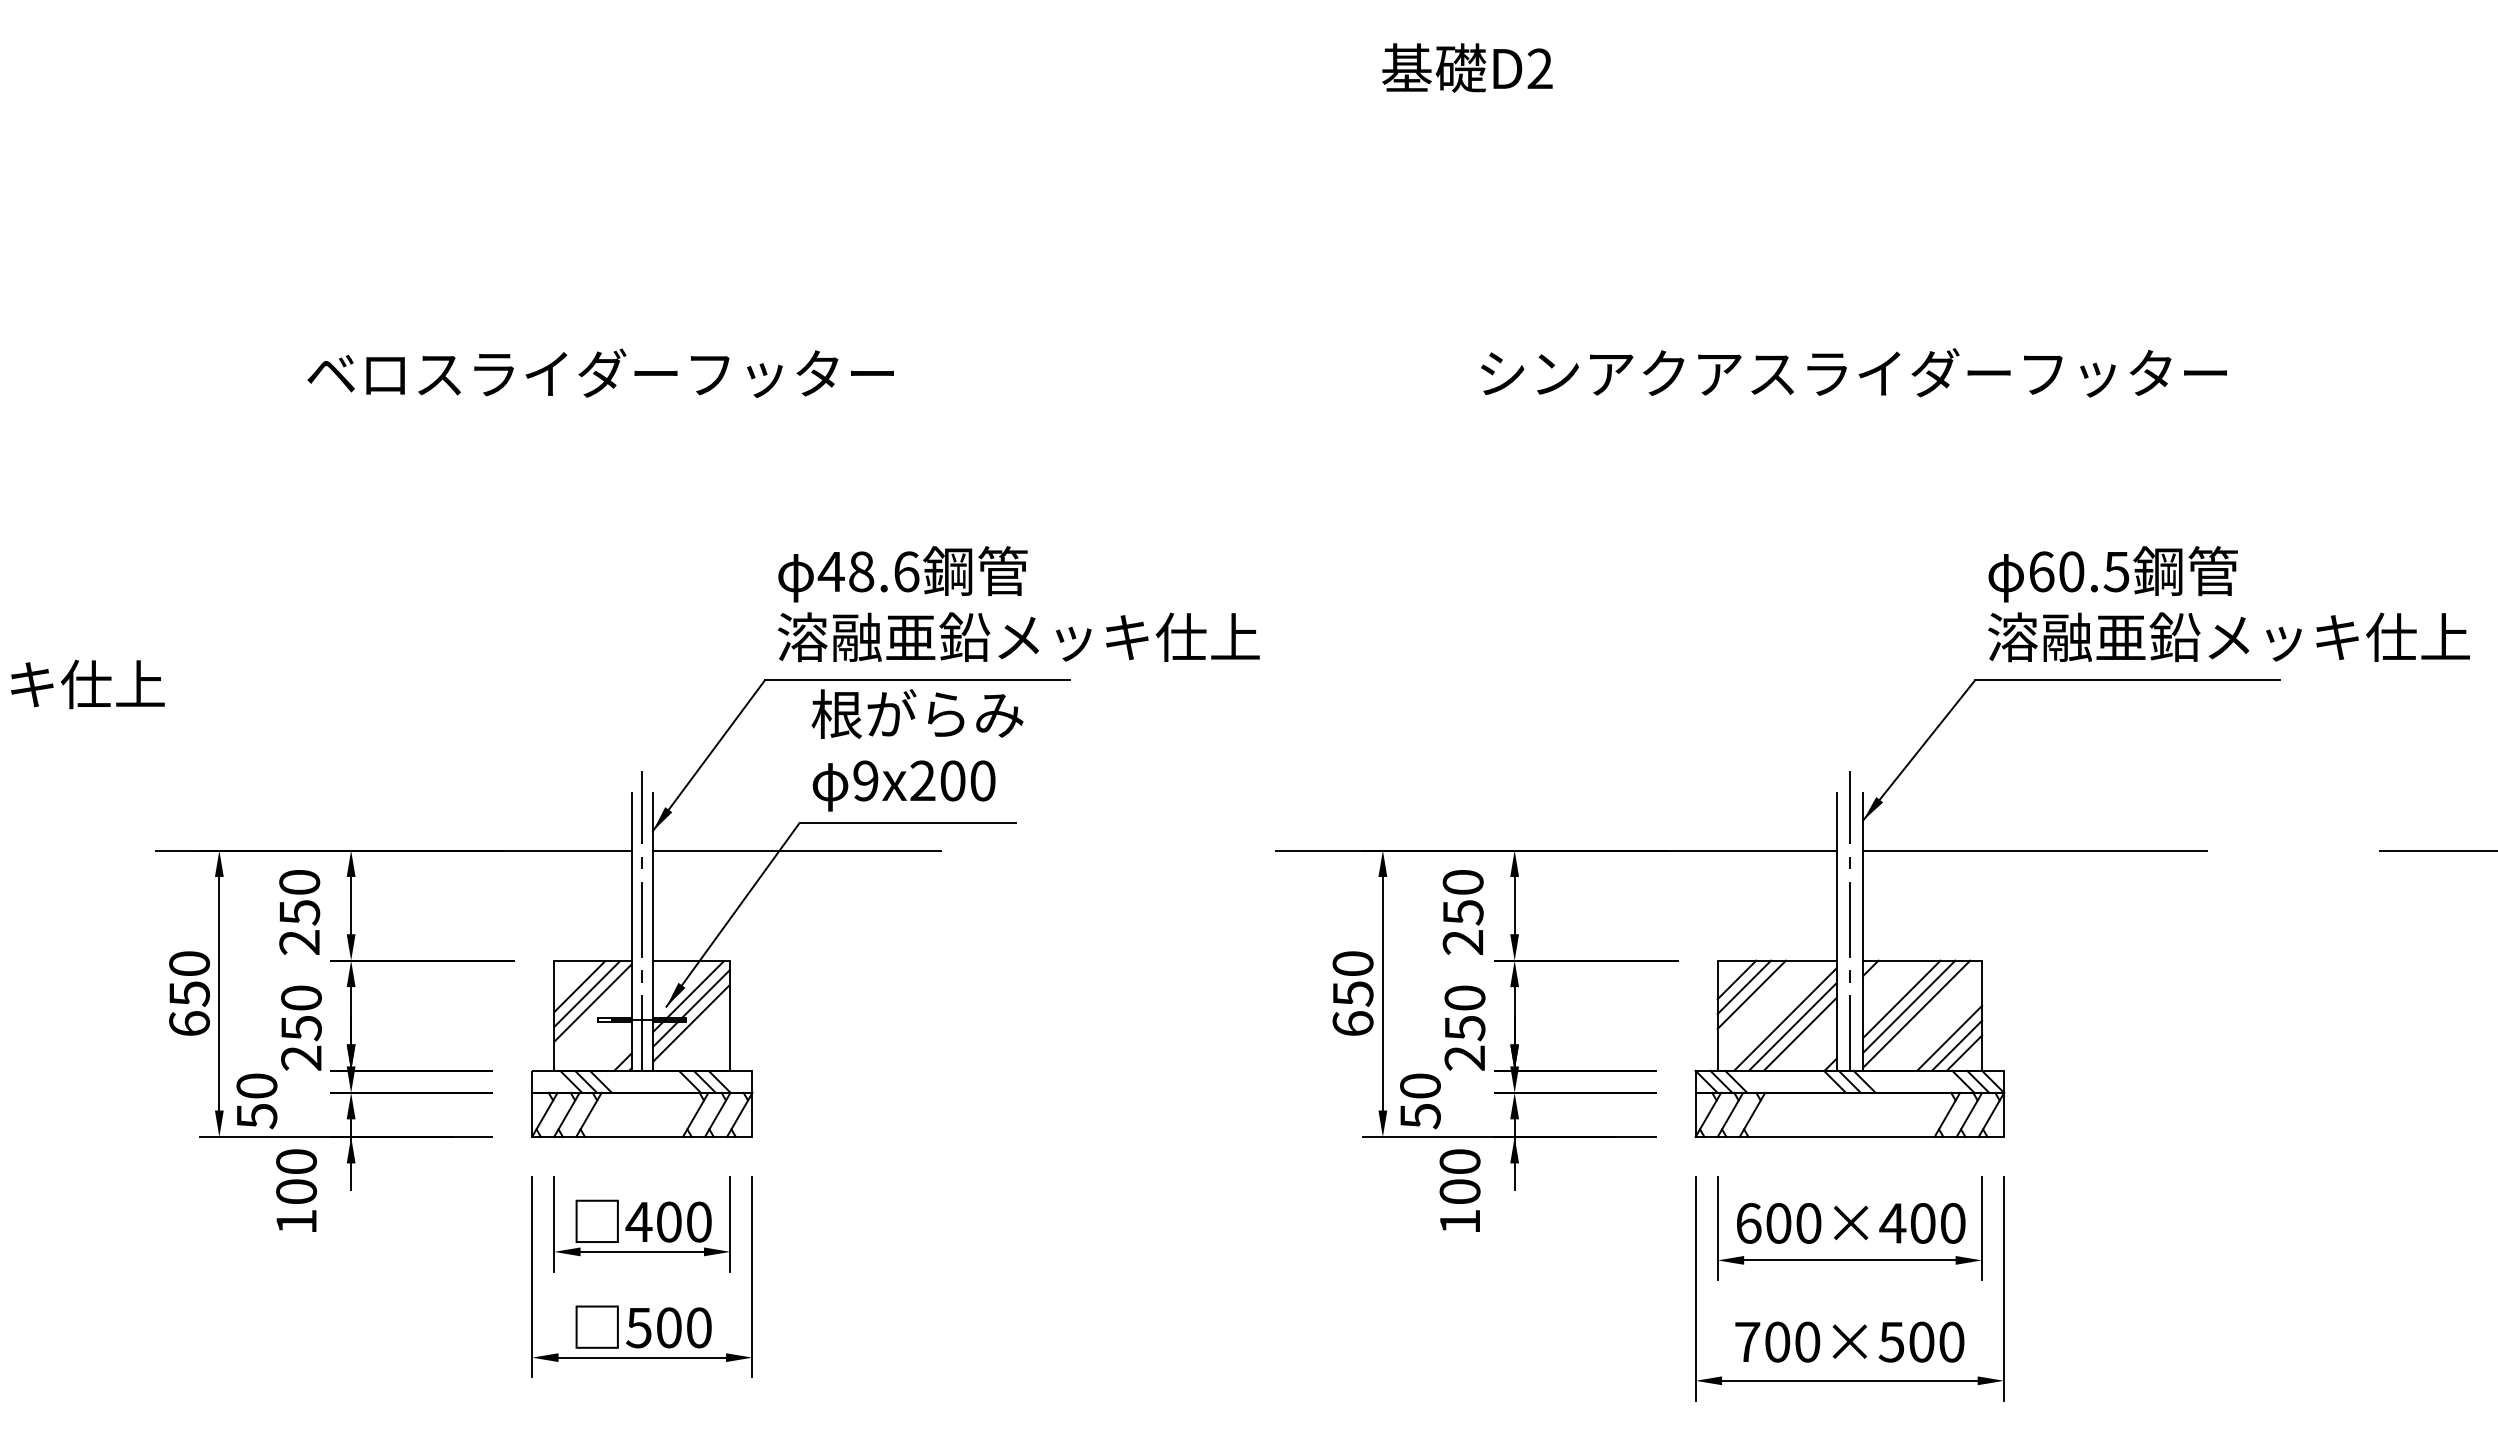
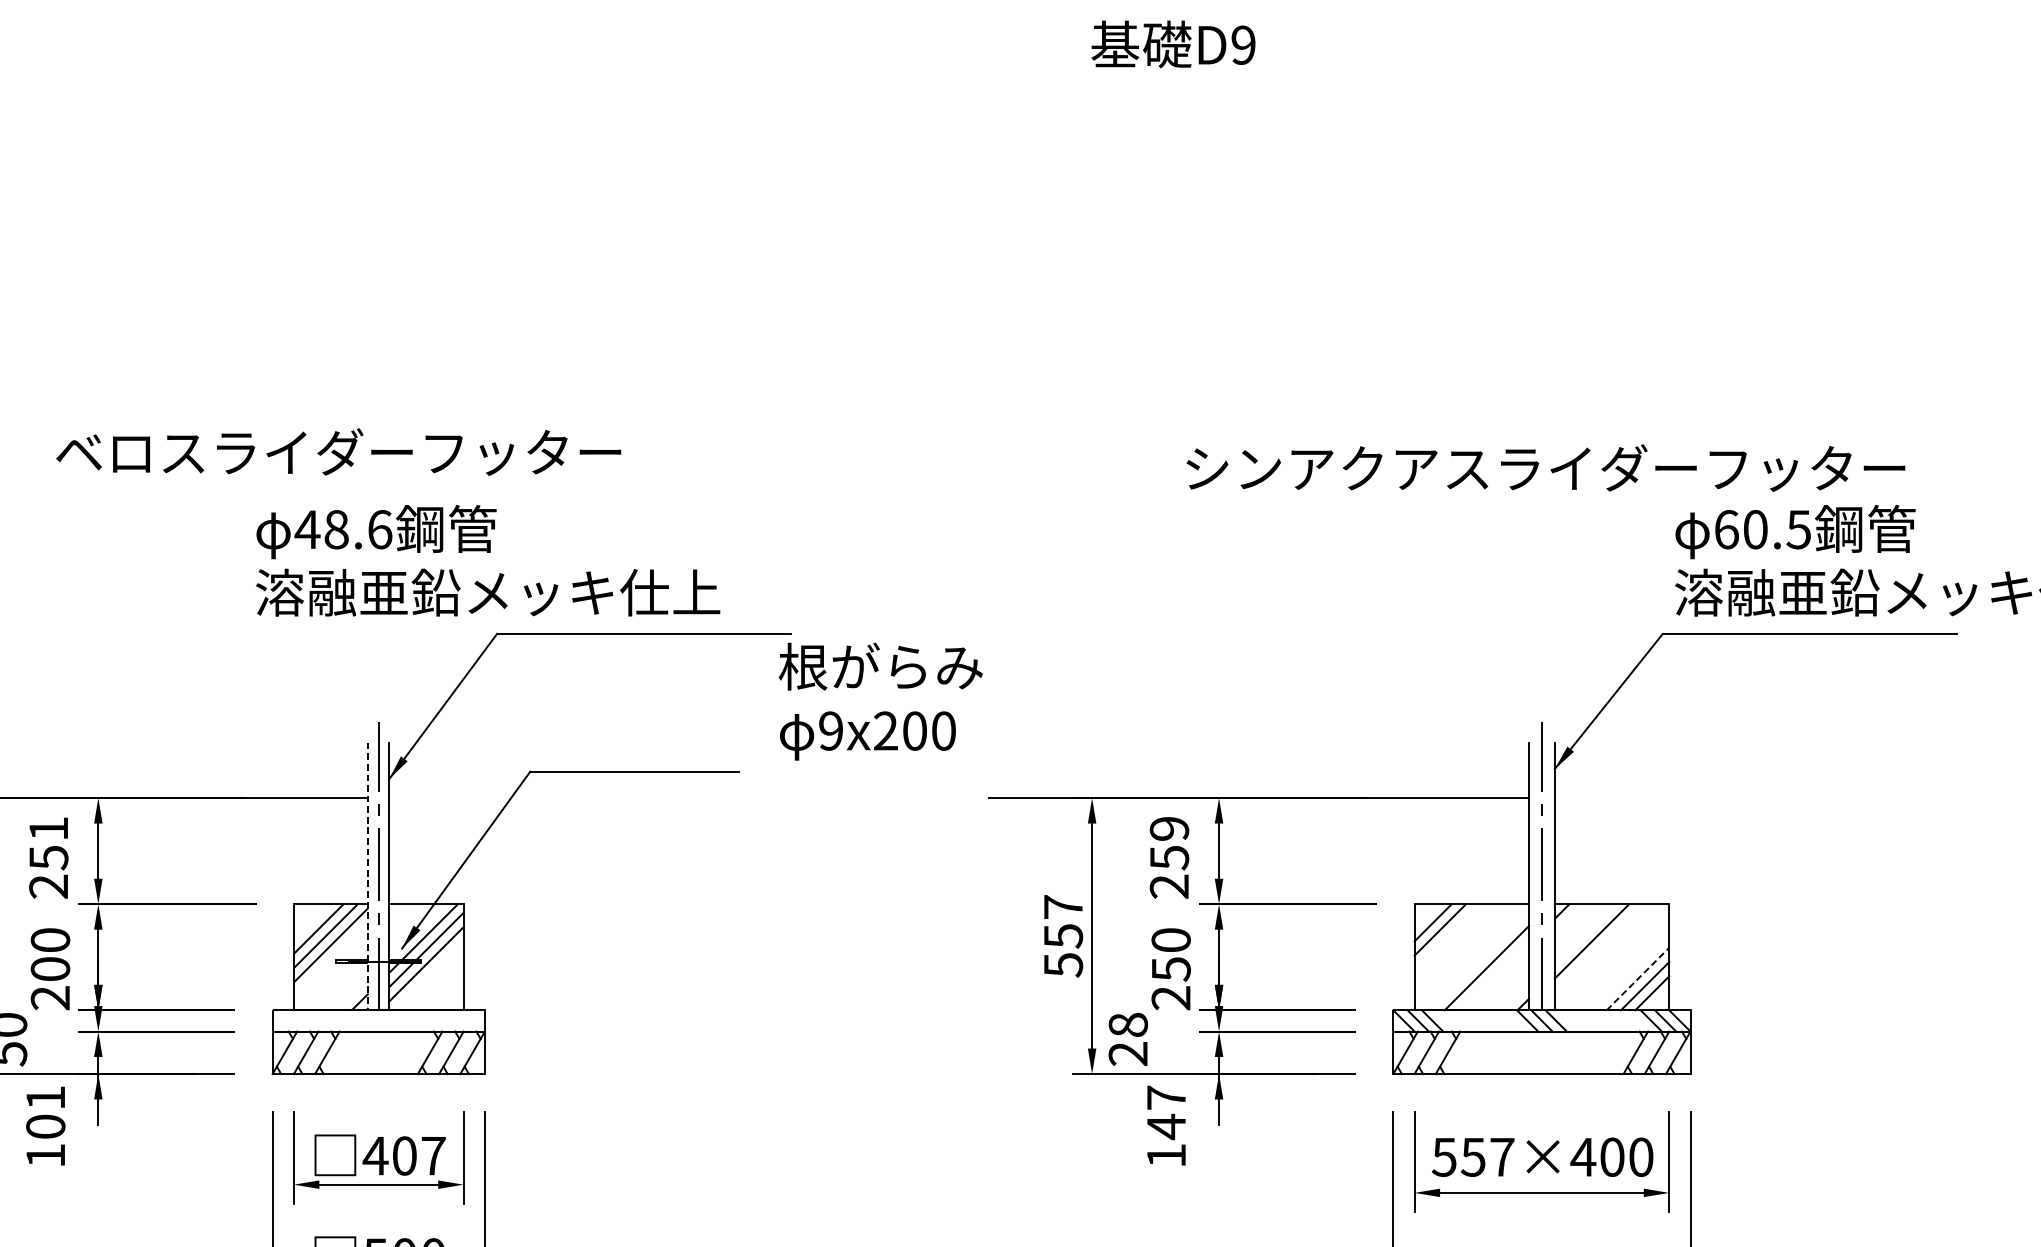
text: (1539, 68) -> (1242, 44), D2 -> D9
text: (600, 372) -> (338, 451), moved
text: (1853, 372) -> (1545, 467), moved
text: (1018, 604) -> (487, 561), moved
text: (917, 750) -> (880, 701), moved
line: (796, 850) -> (527, 798), removed
line: (2034, 850) -> (1719, 798), removed
text: (299, 882) -> (48, 828), 250 -> 251
text: (1462, 882) -> (1168, 828), 250 -> 259
line: (631, 931) -> (368, 876), solid -> dashed
text: (1352, 994) -> (1062, 936), 650 -> 557
line: (1751, 994) -> (1447, 936), removed
line: (1909, 1006) -> (1599, 948), removed
line: (1916, 1013) -> (1606, 955), removed
line: (1785, 1019) -> (1479, 960), removed
text: (301, 1028) -> (50, 969), 250 -> 200
line: (1799, 1034) -> (1493, 975), removed
line: (1949, 1038) -> (1637, 979), solid -> dashed
hatch: (645, 1081) -> (381, 1020), removed
text: (1420, 1101) -> (1128, 1039), 50 -> 28
text: (296, 1161) -> (45, 1097), 100 -> 101
text: (1459, 1177) -> (1165, 1113), 100 -> 147
text: (699, 1221) -> (433, 1155), 400 -> 407
text: (1778, 1223) -> (1473, 1157), 600×400 -> 557×400

